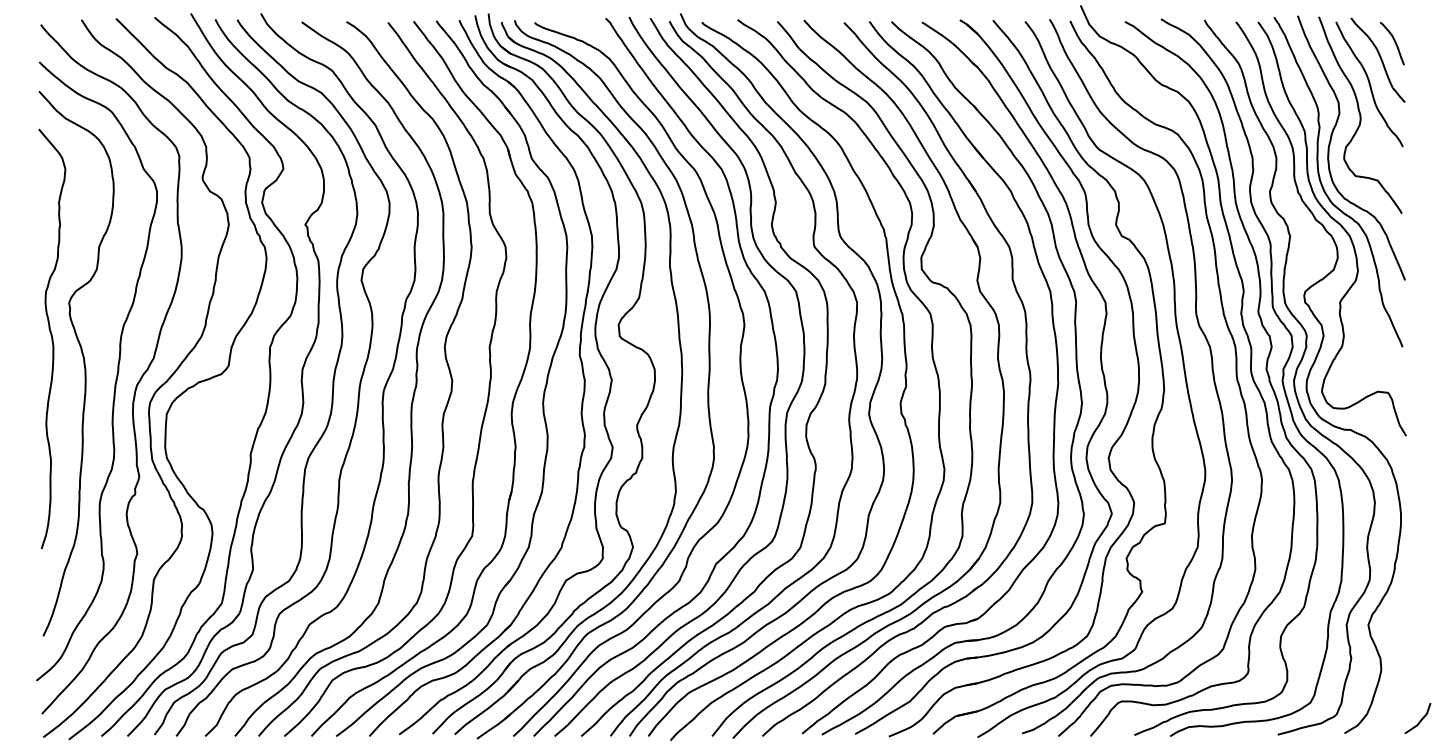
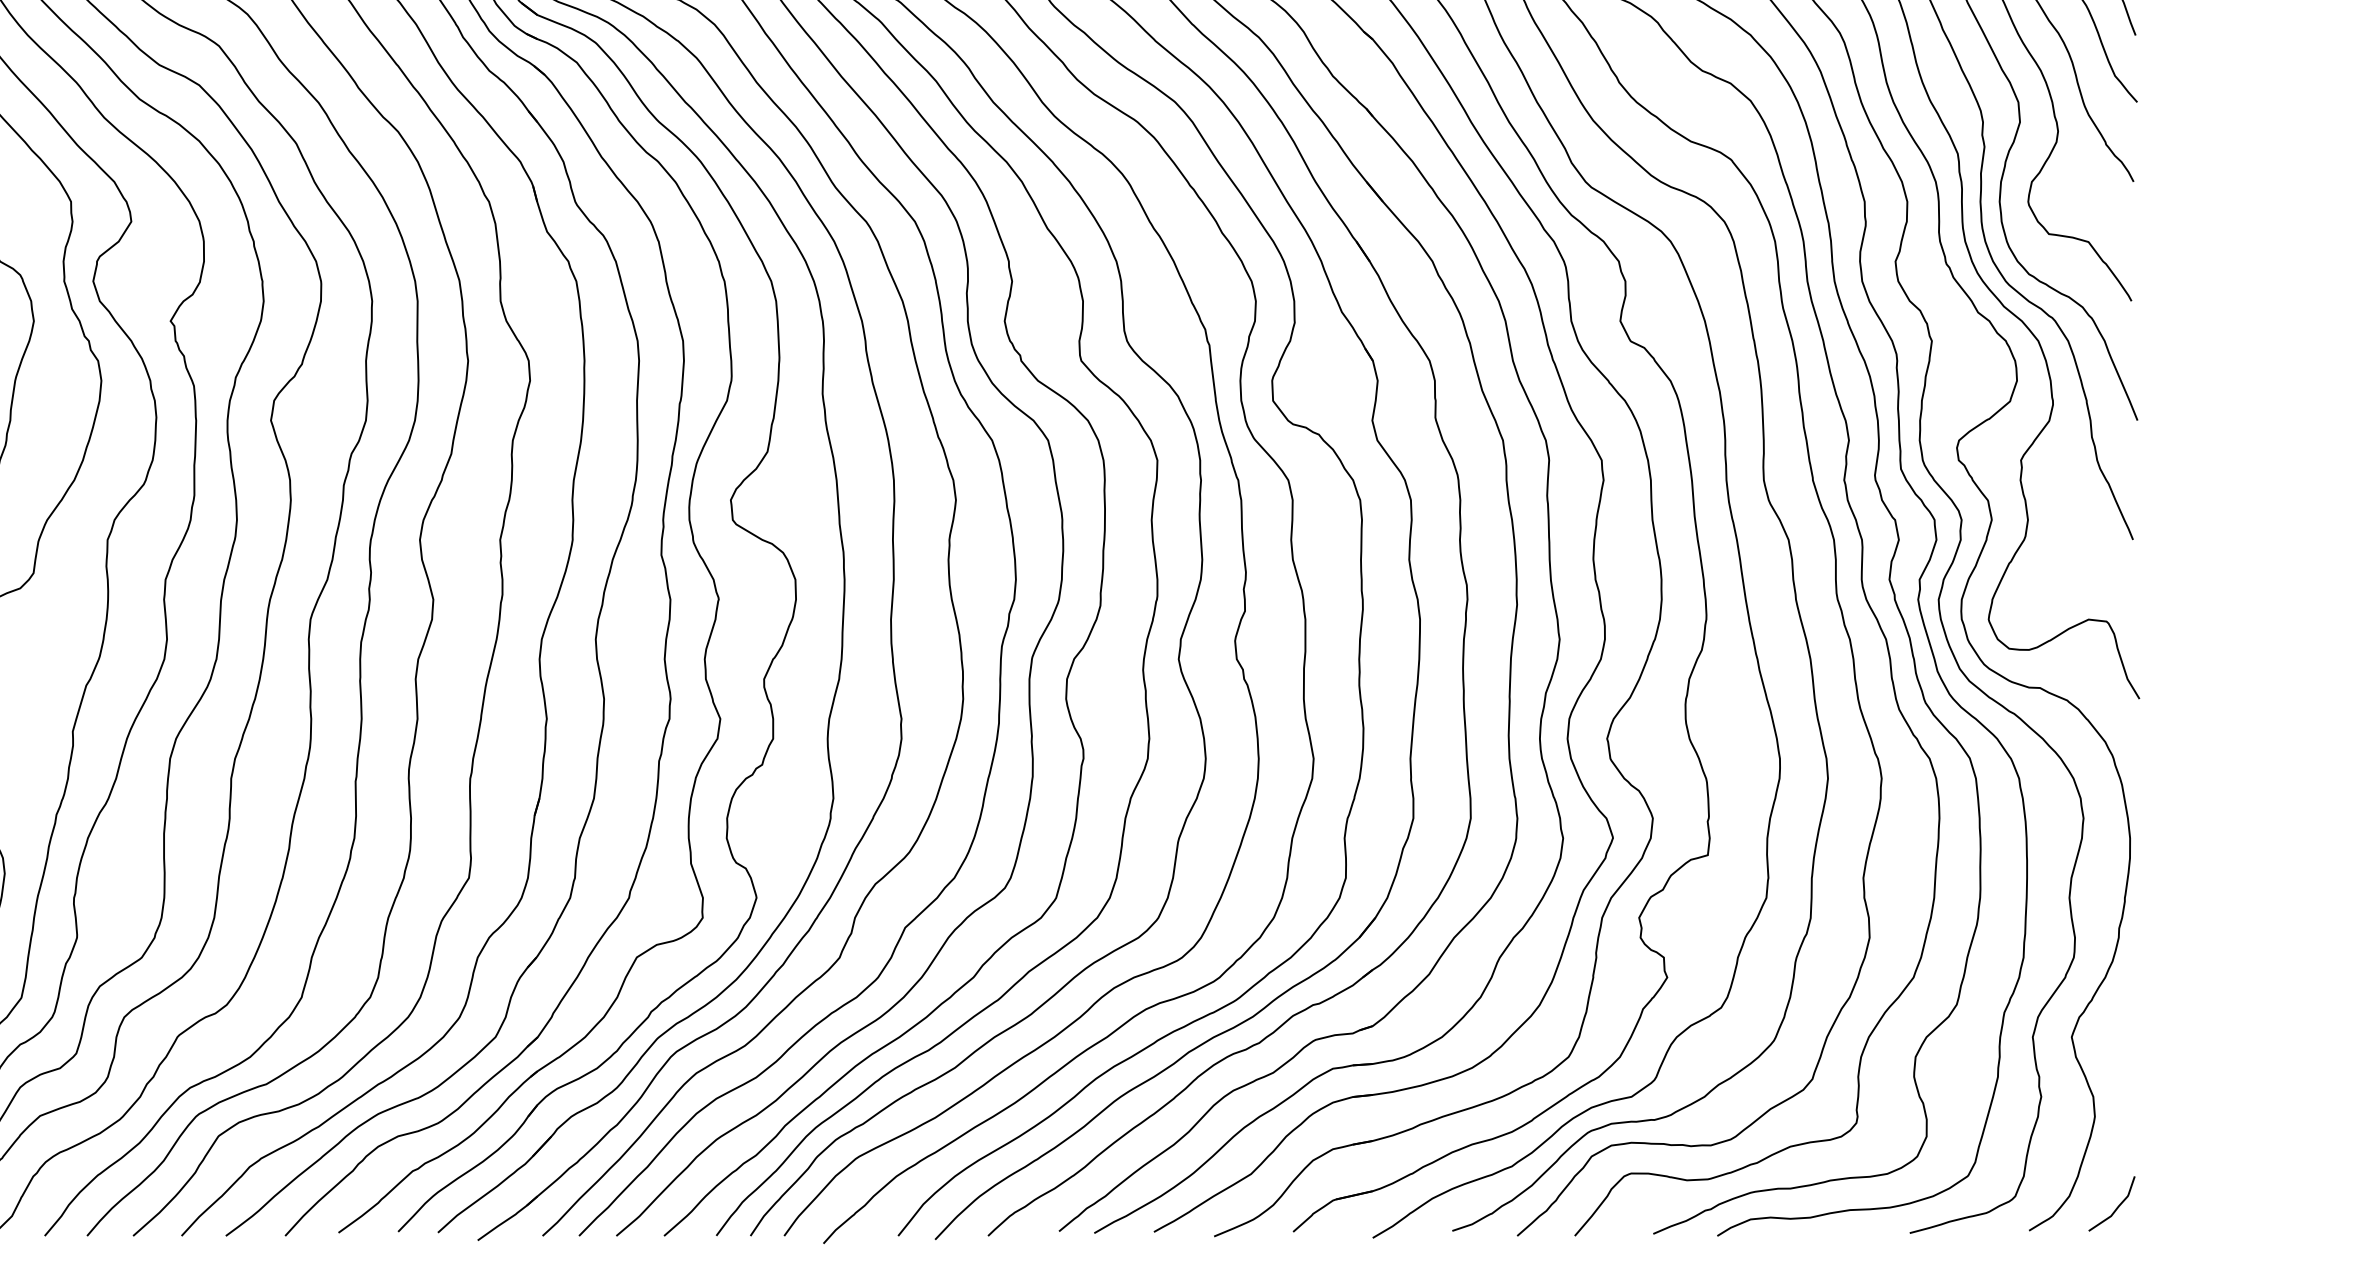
curve: (1419, 720) -> (2114, 1207), moved

